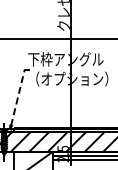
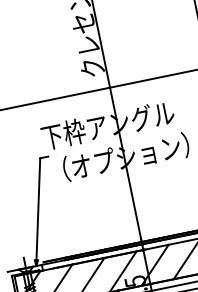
line: (17, 97) -> (37, 208), dashed -> solid

